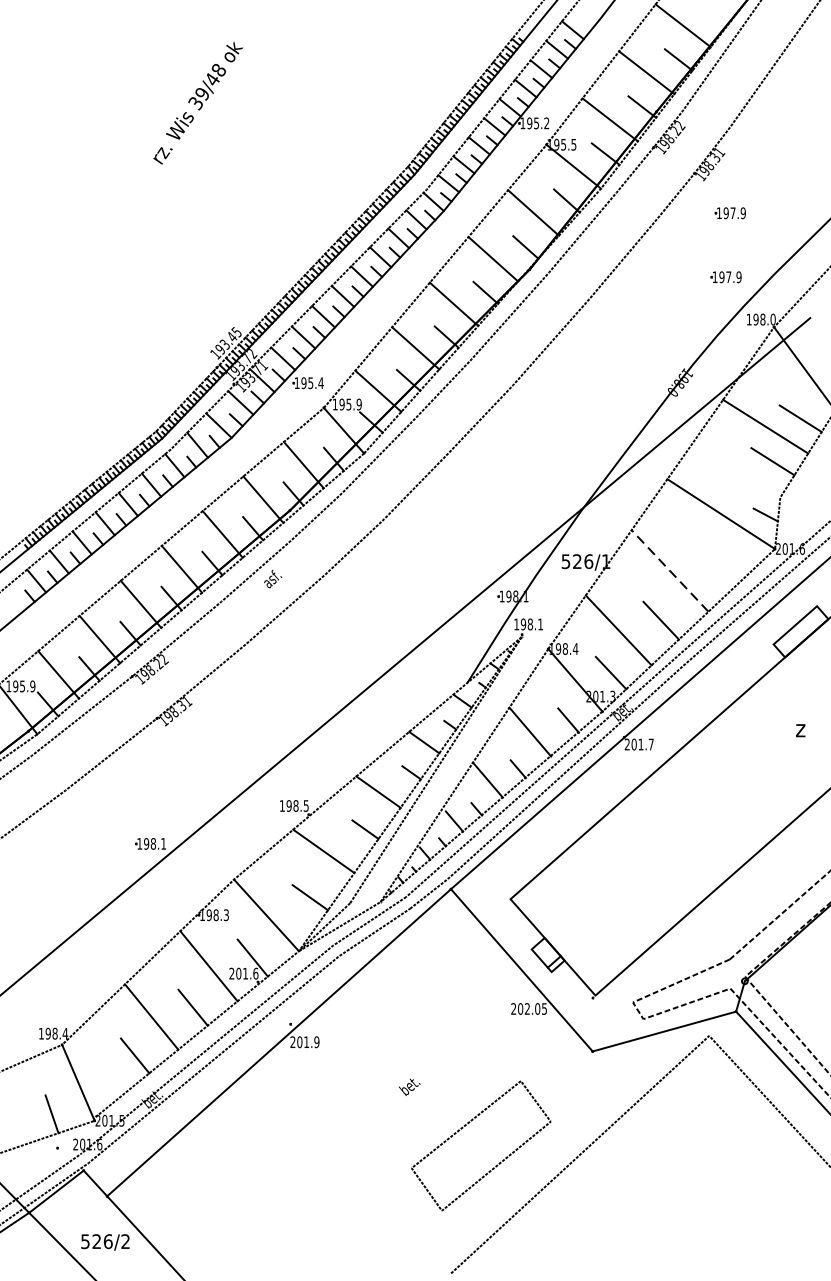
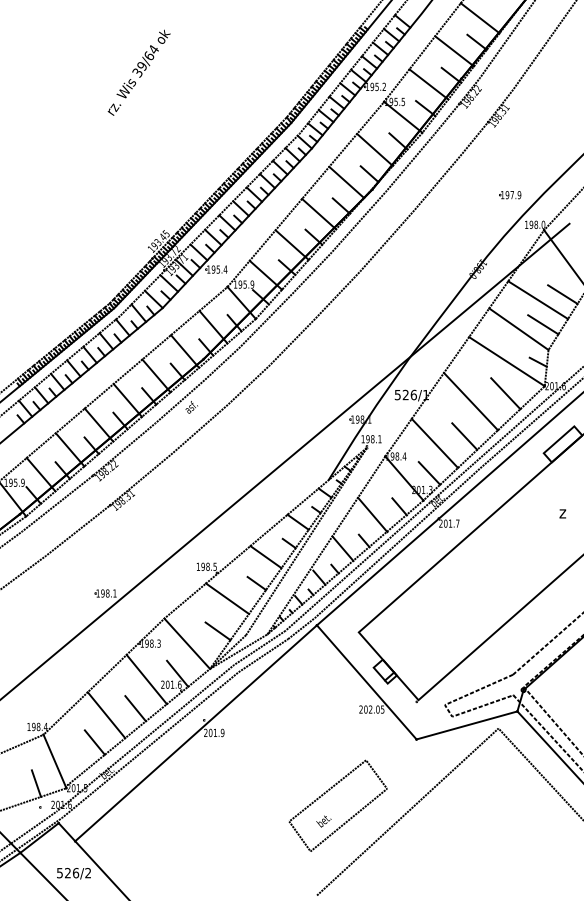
text: (215, 74) -> (151, 52), 39/48 -> 39/64
part: (730, 213) -> (513, 150), removed
line: (737, 468) -> (518, 329), added
line: (719, 559) -> (505, 393), added
line: (669, 570) -> (470, 401), dashed -> solid
text: (409, 1087) -> (323, 821), moved

